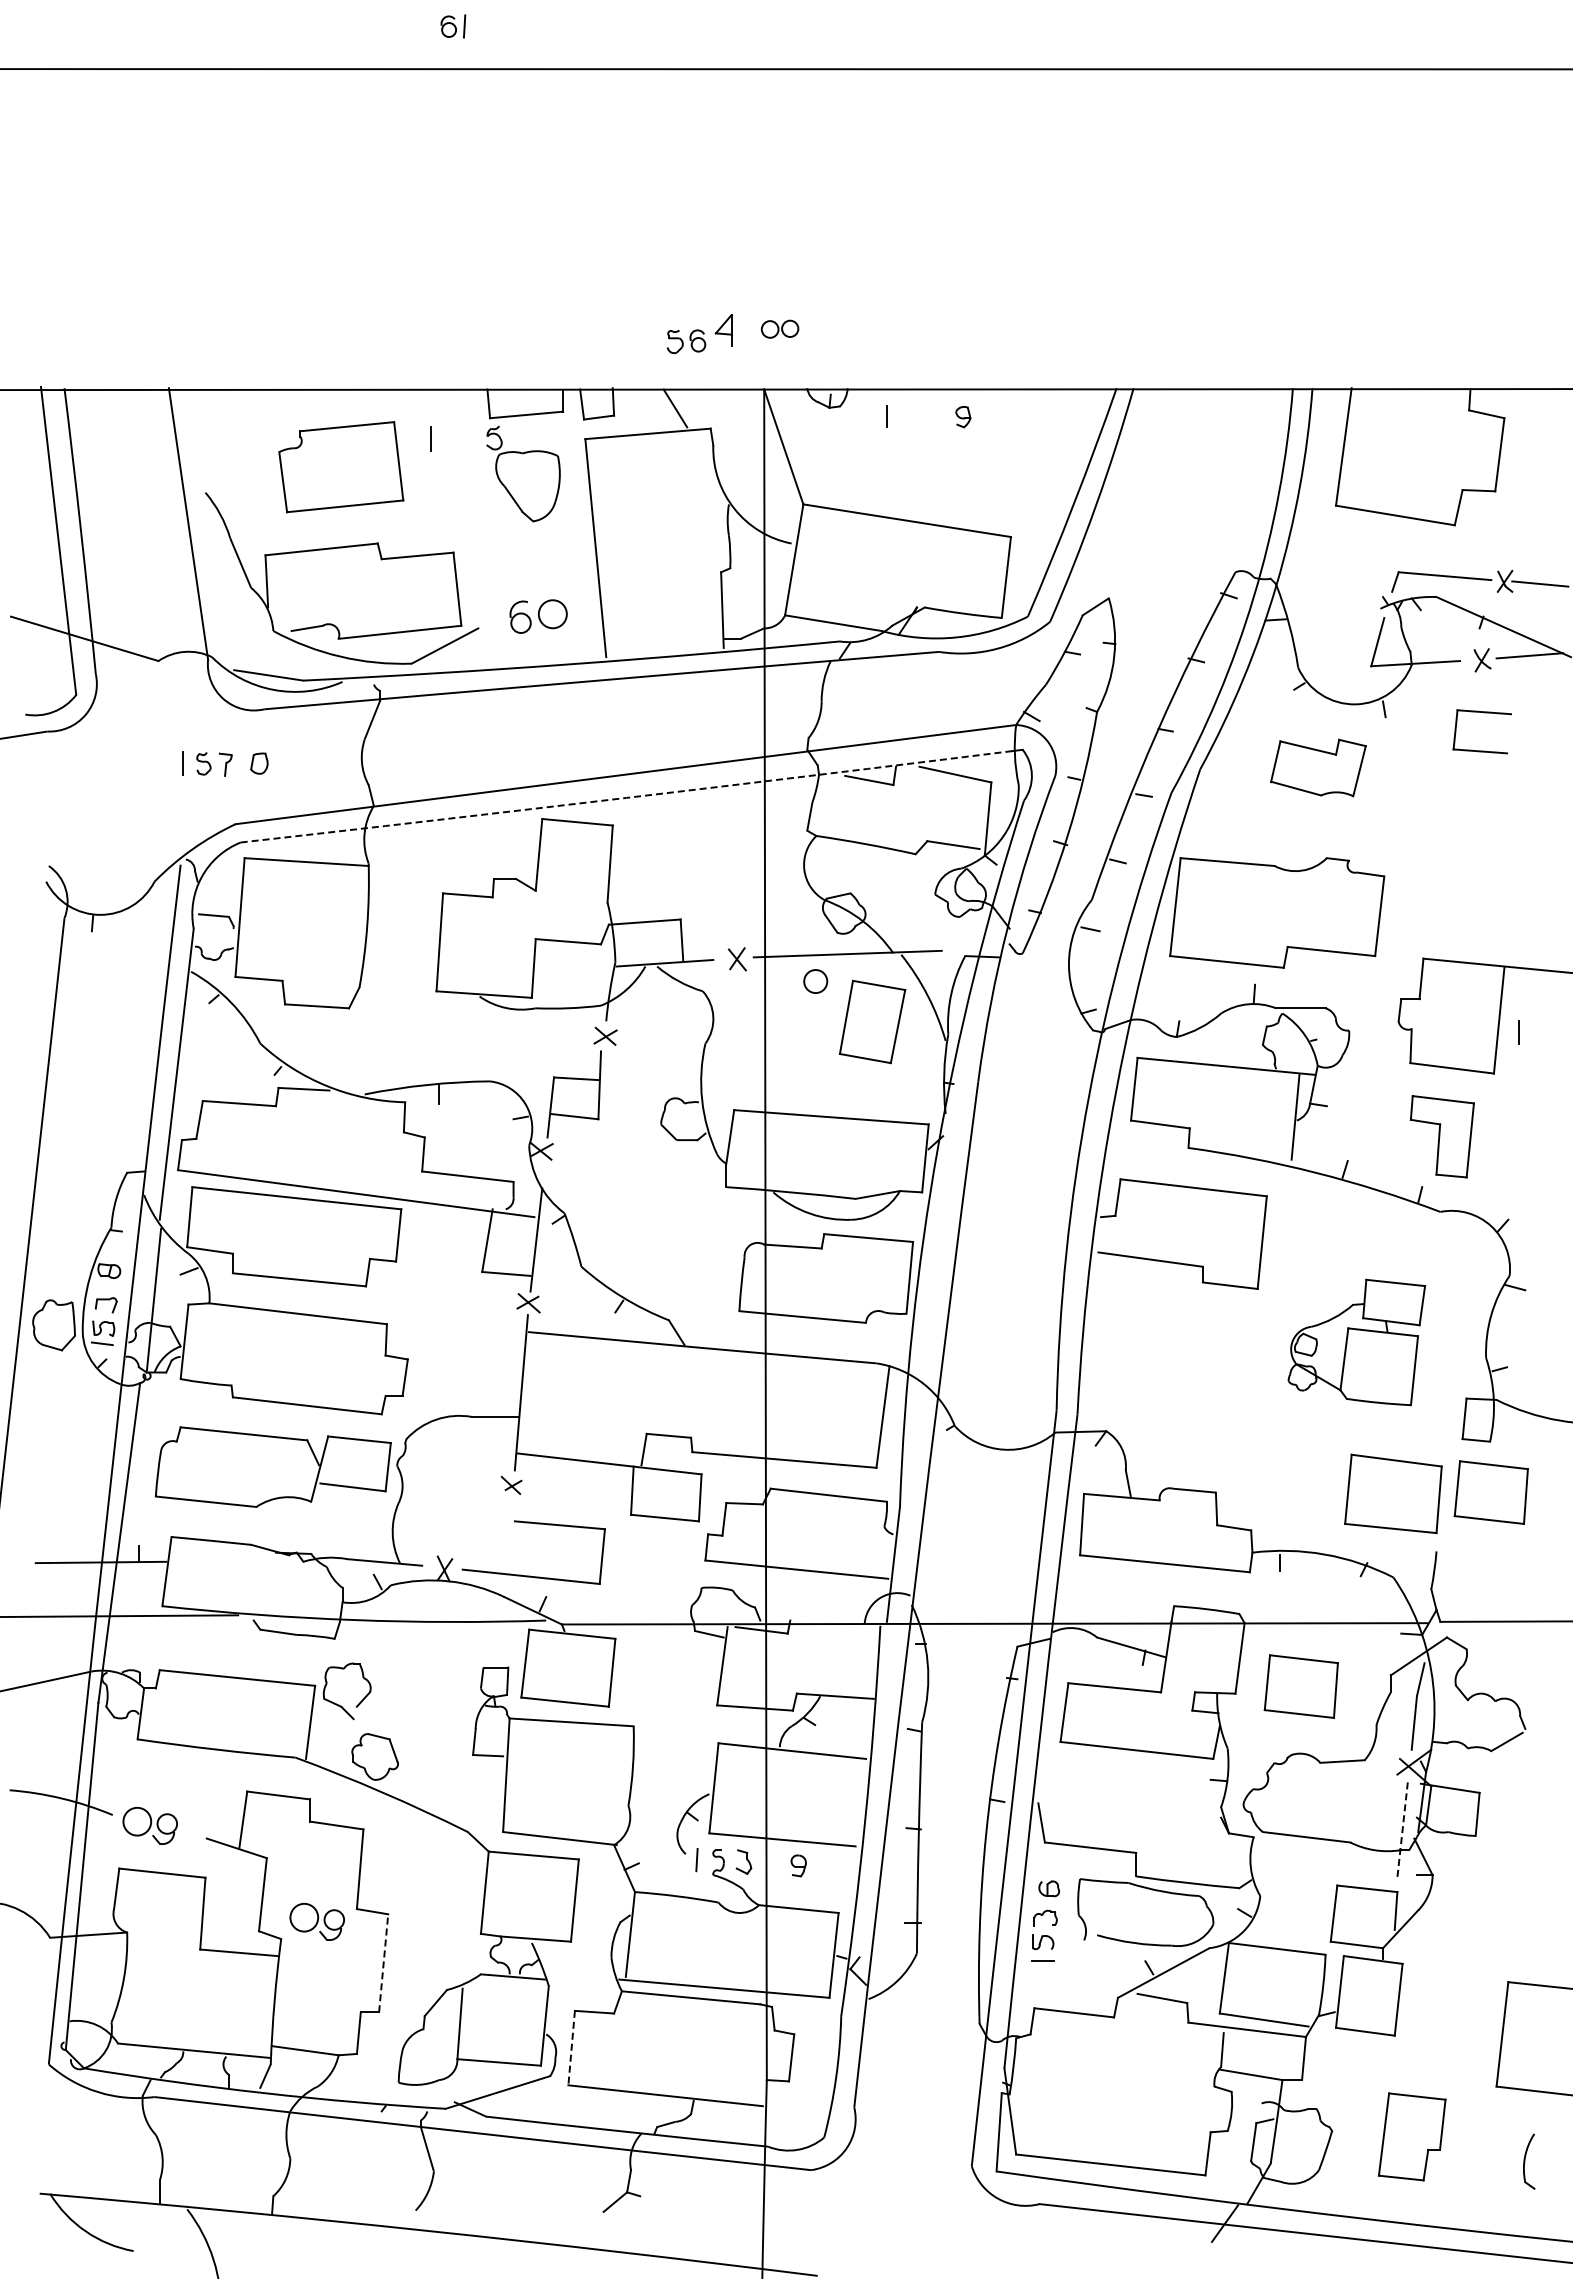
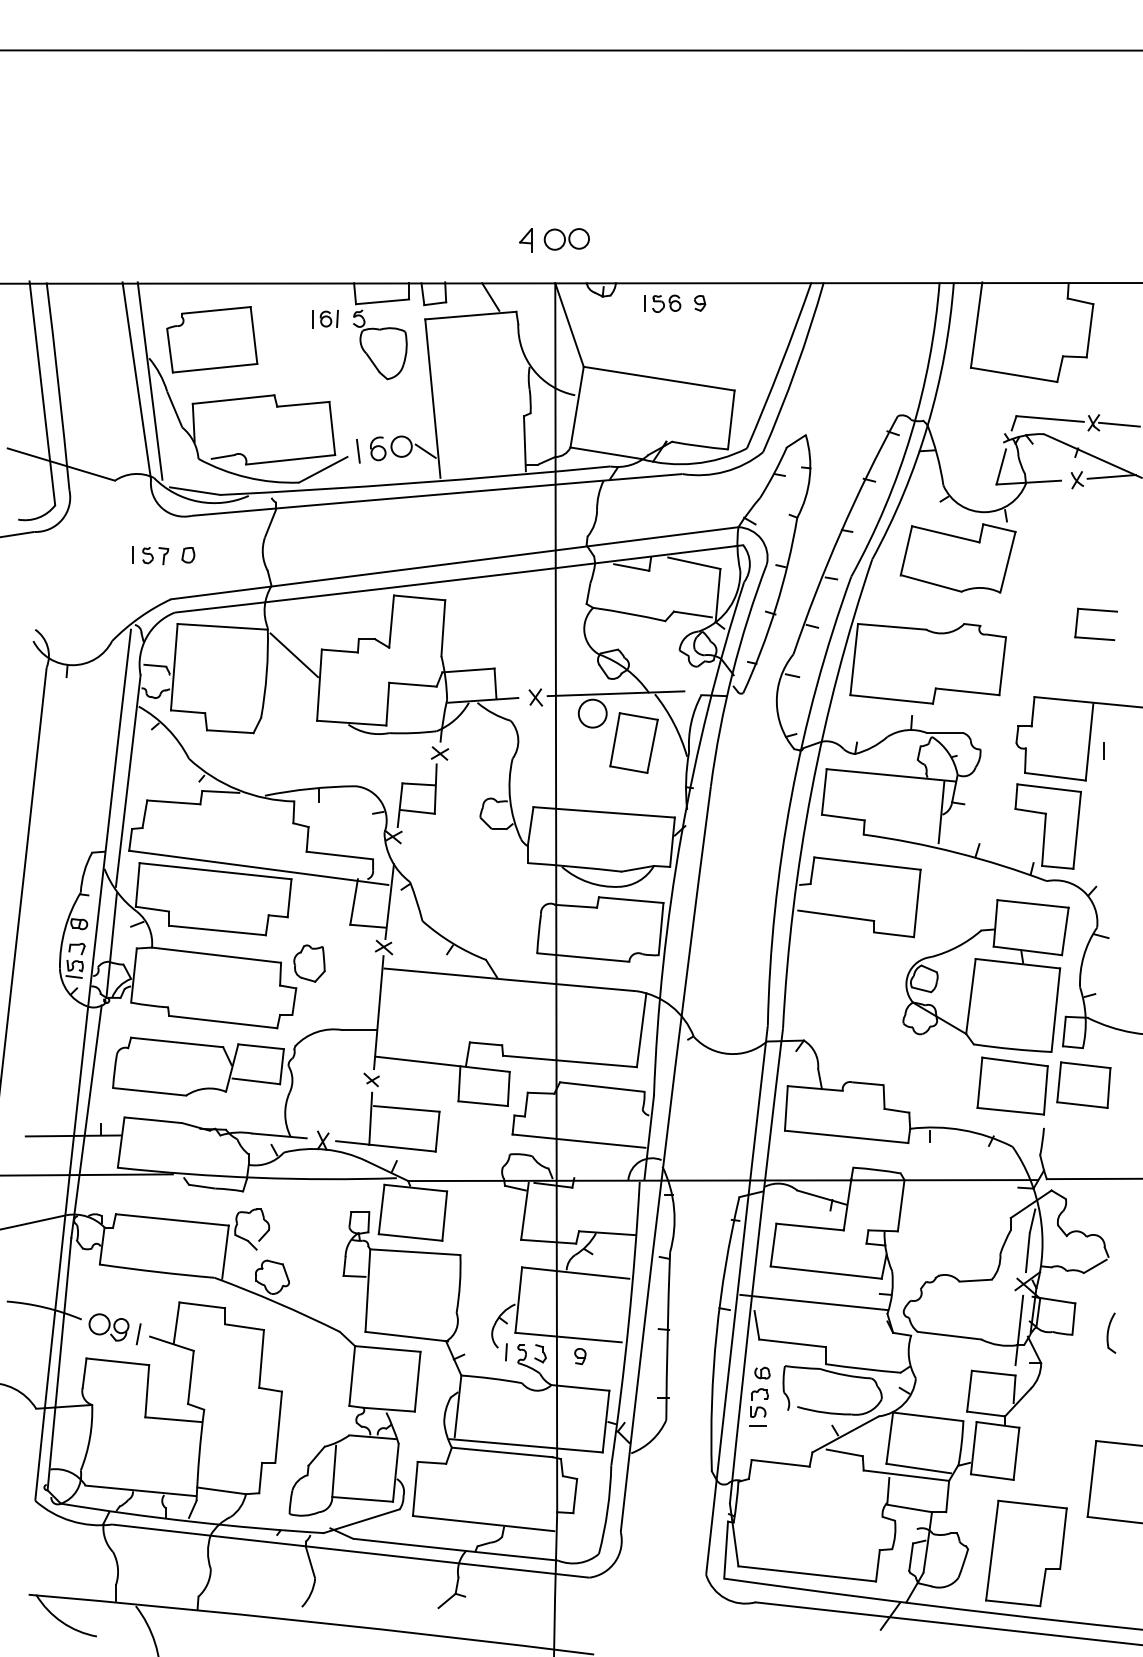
part: (453, 26) -> (329, 318), moved
part: (779, 329) -> (566, 239), size x1.67
part: (686, 341) -> (666, 303), moved
part: (341, 467) -> (212, 340), moved
line: (206, 523) -> (149, 380), added
line: (493, 620) -> (358, 451), added
line: (585, 620) -> (425, 451), added
part: (1483, 713) -> (1097, 611), moved
part: (1318, 767) -> (958, 558), size x1.67
arc: (626, 797) -> (455, 579), dashed -> solid
line: (404, 901) -> (293, 655), added
circle: (815, 981) -> (592, 713), size x1.67
part: (1442, 1136) -> (1048, 826), size x1.43
part: (53, 1325) -> (309, 963), moved
part: (1356, 1342) -> (985, 976), size x1.67
line: (510, 1538) -> (370, 1118), added
part: (1300, 1686) -> (945, 1226), removed
line: (1119, 1791) -> (813, 1302), added
line: (1402, 1830) -> (1019, 1330), dashed -> solid
line: (190, 1835) -> (138, 1334), added
part: (316, 1921) -> (229, 1396), removed
line: (383, 1962) -> (278, 1426), dashed -> solid
line: (571, 2048) -> (415, 1489), dashed -> solid
part: (1411, 2136) -> (1025, 1553), size x1.67
part: (1529, 2161) -> (1111, 1332), moved

